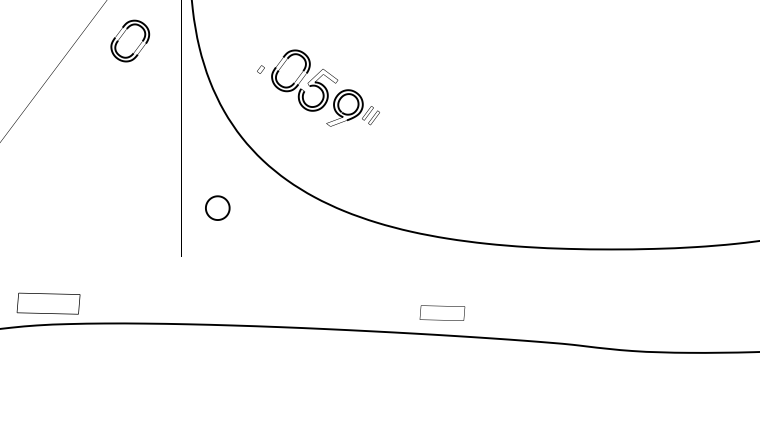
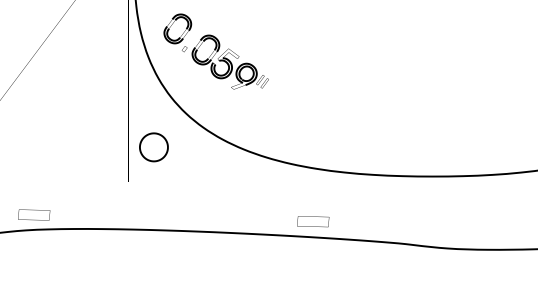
part: (130, 40) -> (177, 28), moved
part: (217, 207) -> (153, 146), size x1.67
part: (48, 303) -> (34, 214), size x0.71

